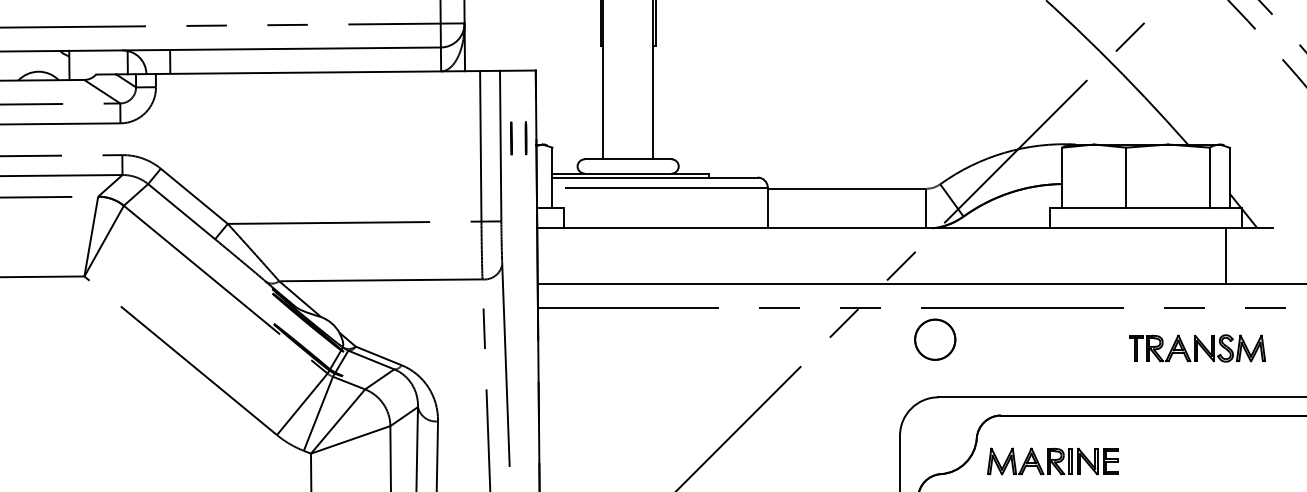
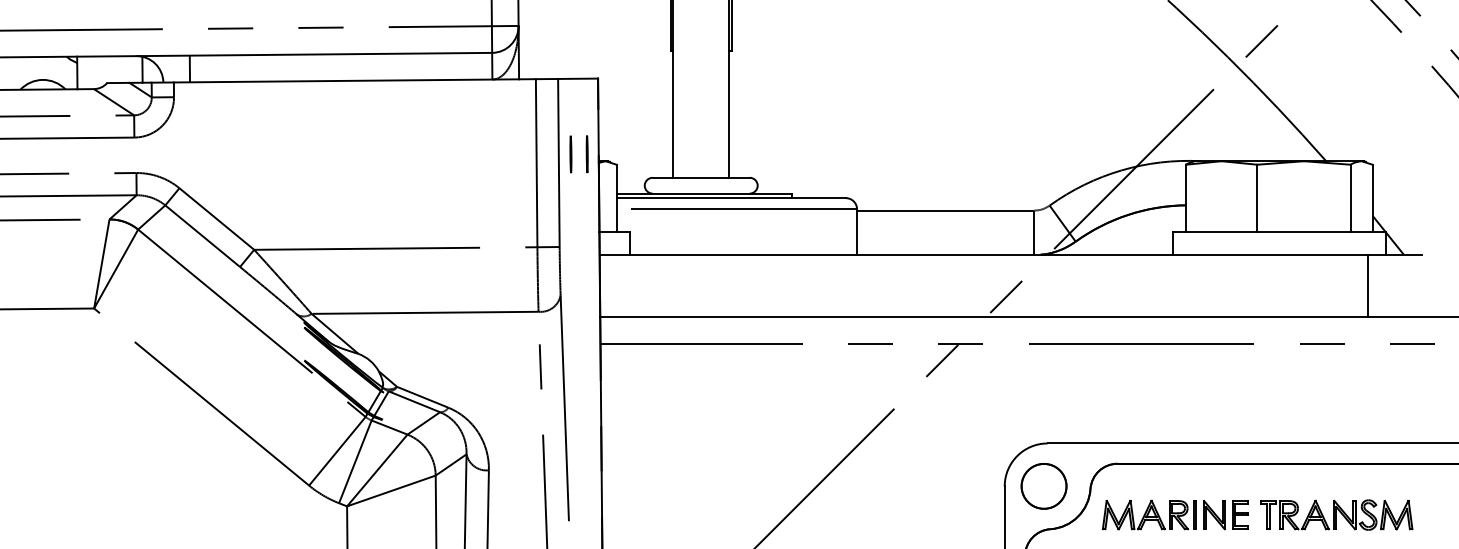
circle: (935, 339) -> (1044, 486), moved
part: (1197, 348) -> (1336, 515), moved

